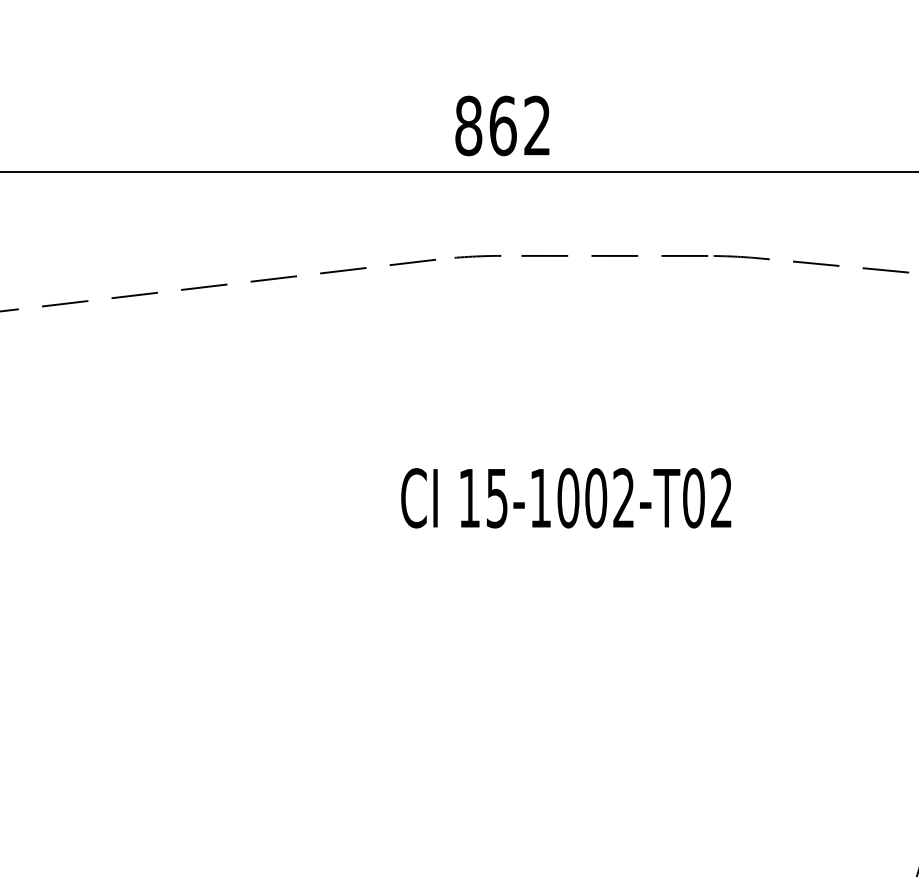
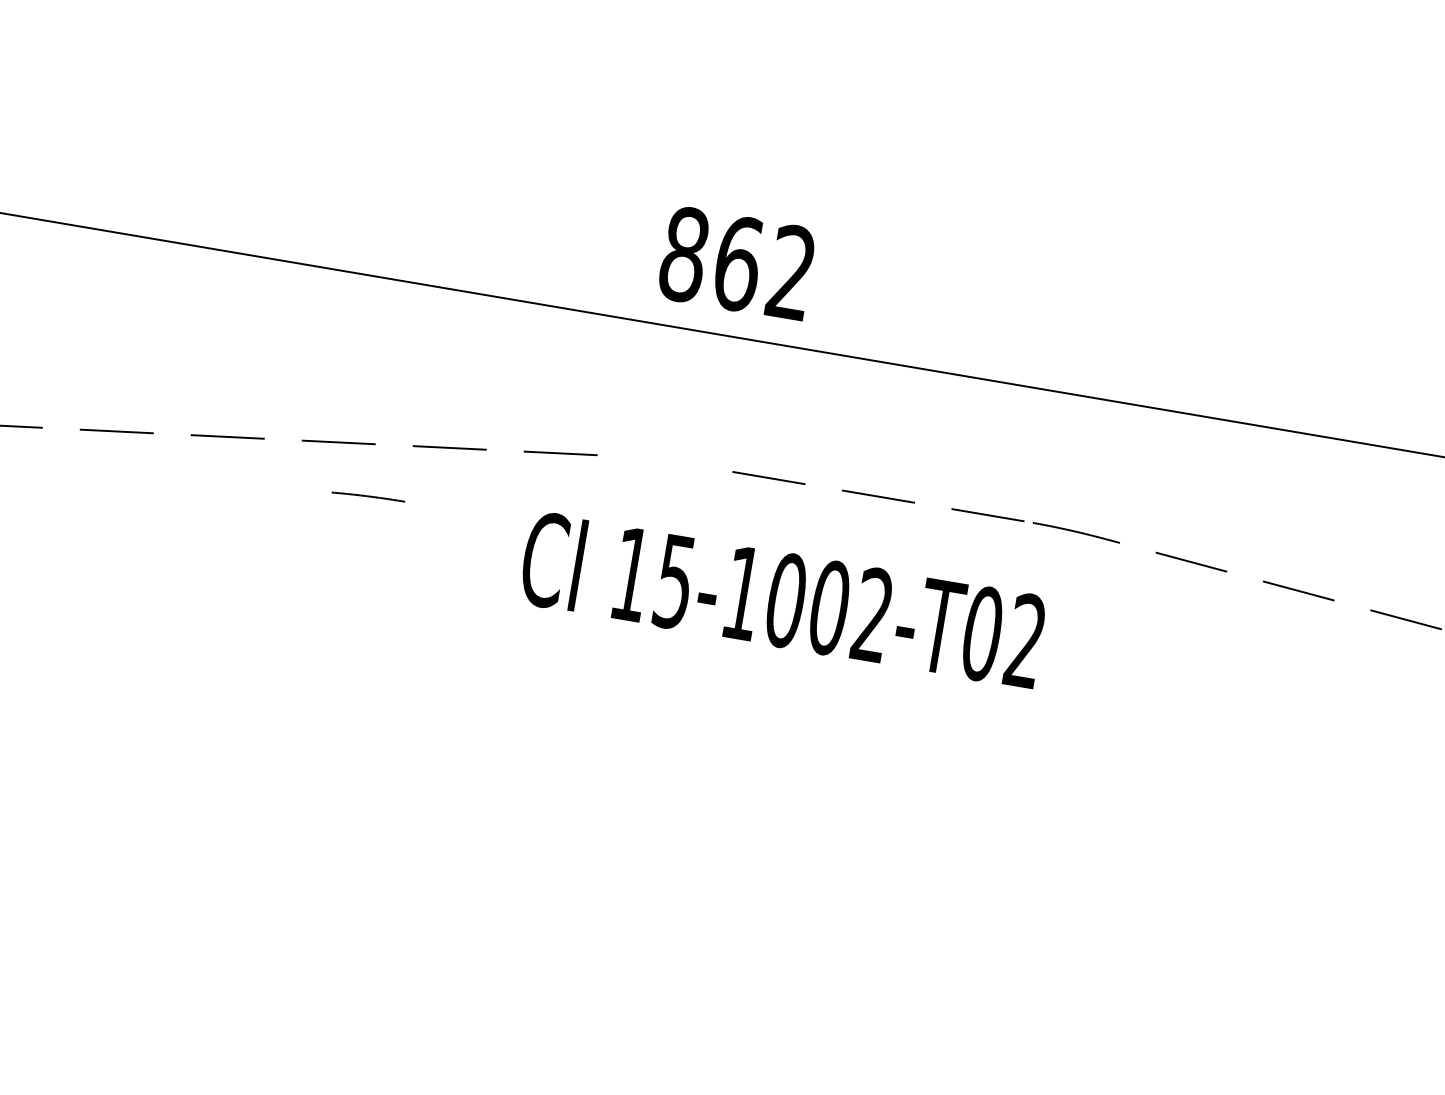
line: (477, 256) -> (367, 496), moved
text: (566, 498) -> (783, 600), moved

